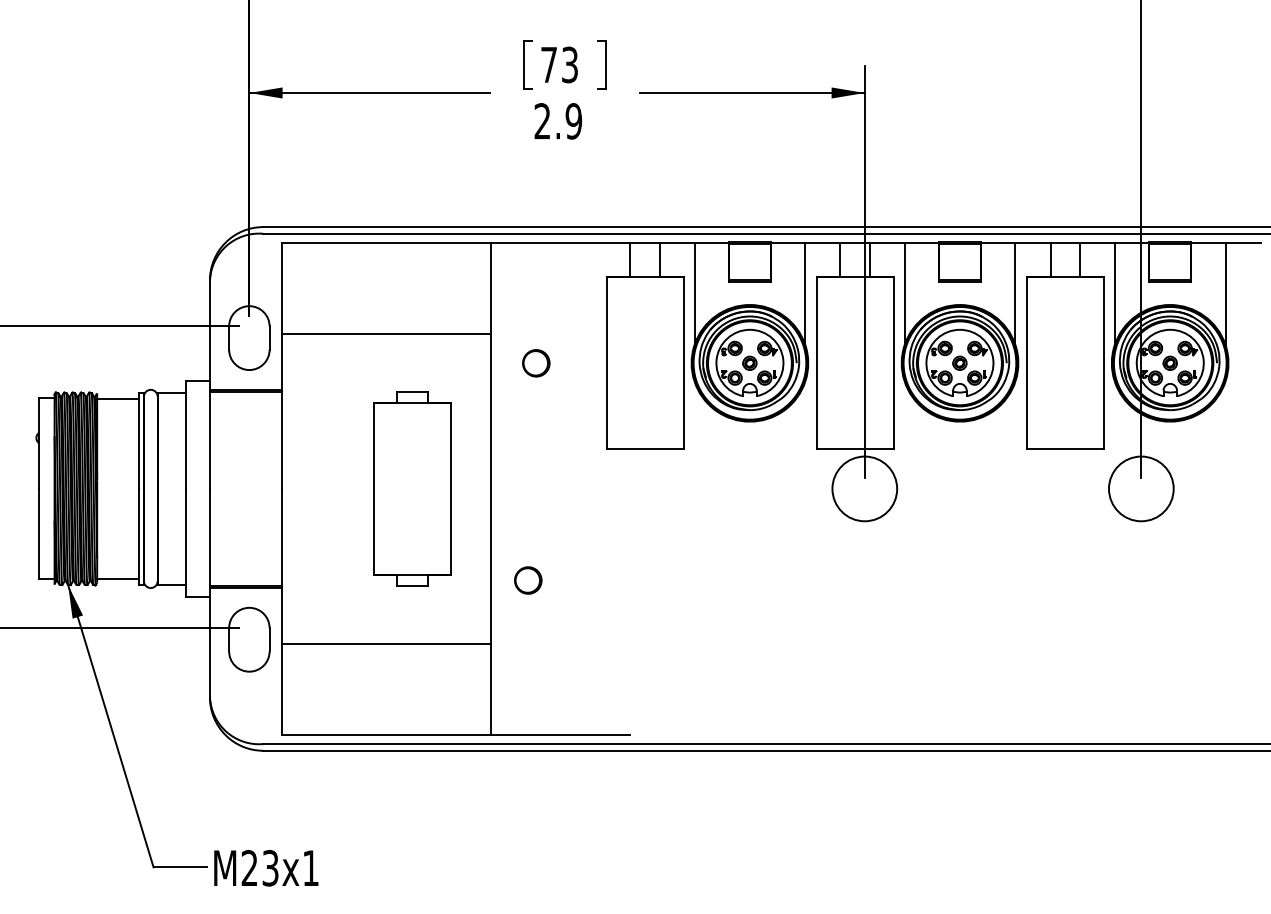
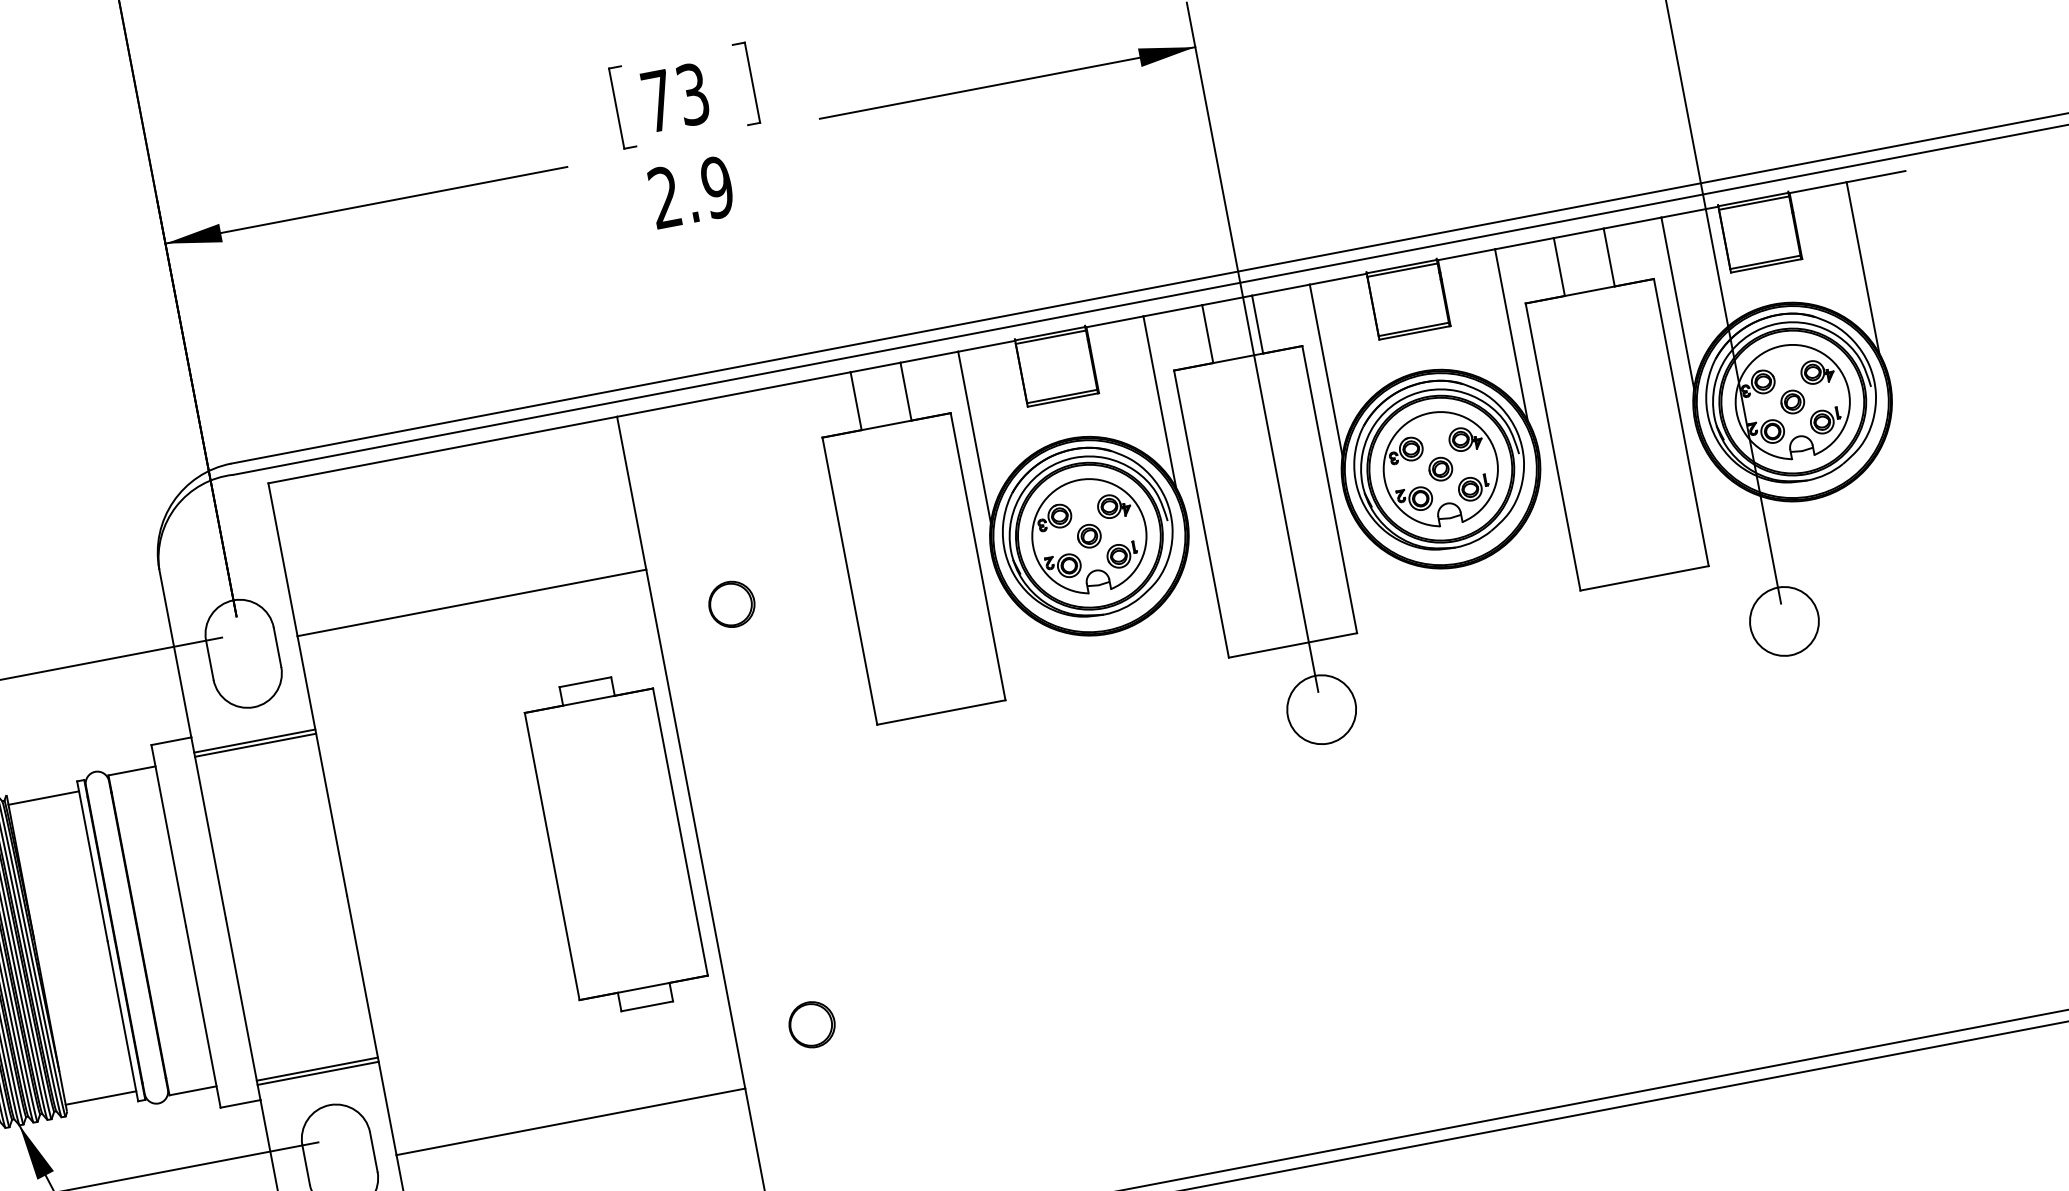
part: (412, 488) -> (616, 843), moved
circle: (864, 488) -> (1321, 709), size x0.62
circle: (1141, 488) -> (1784, 620), size x0.62
part: (528, 580) -> (812, 1024), moved

